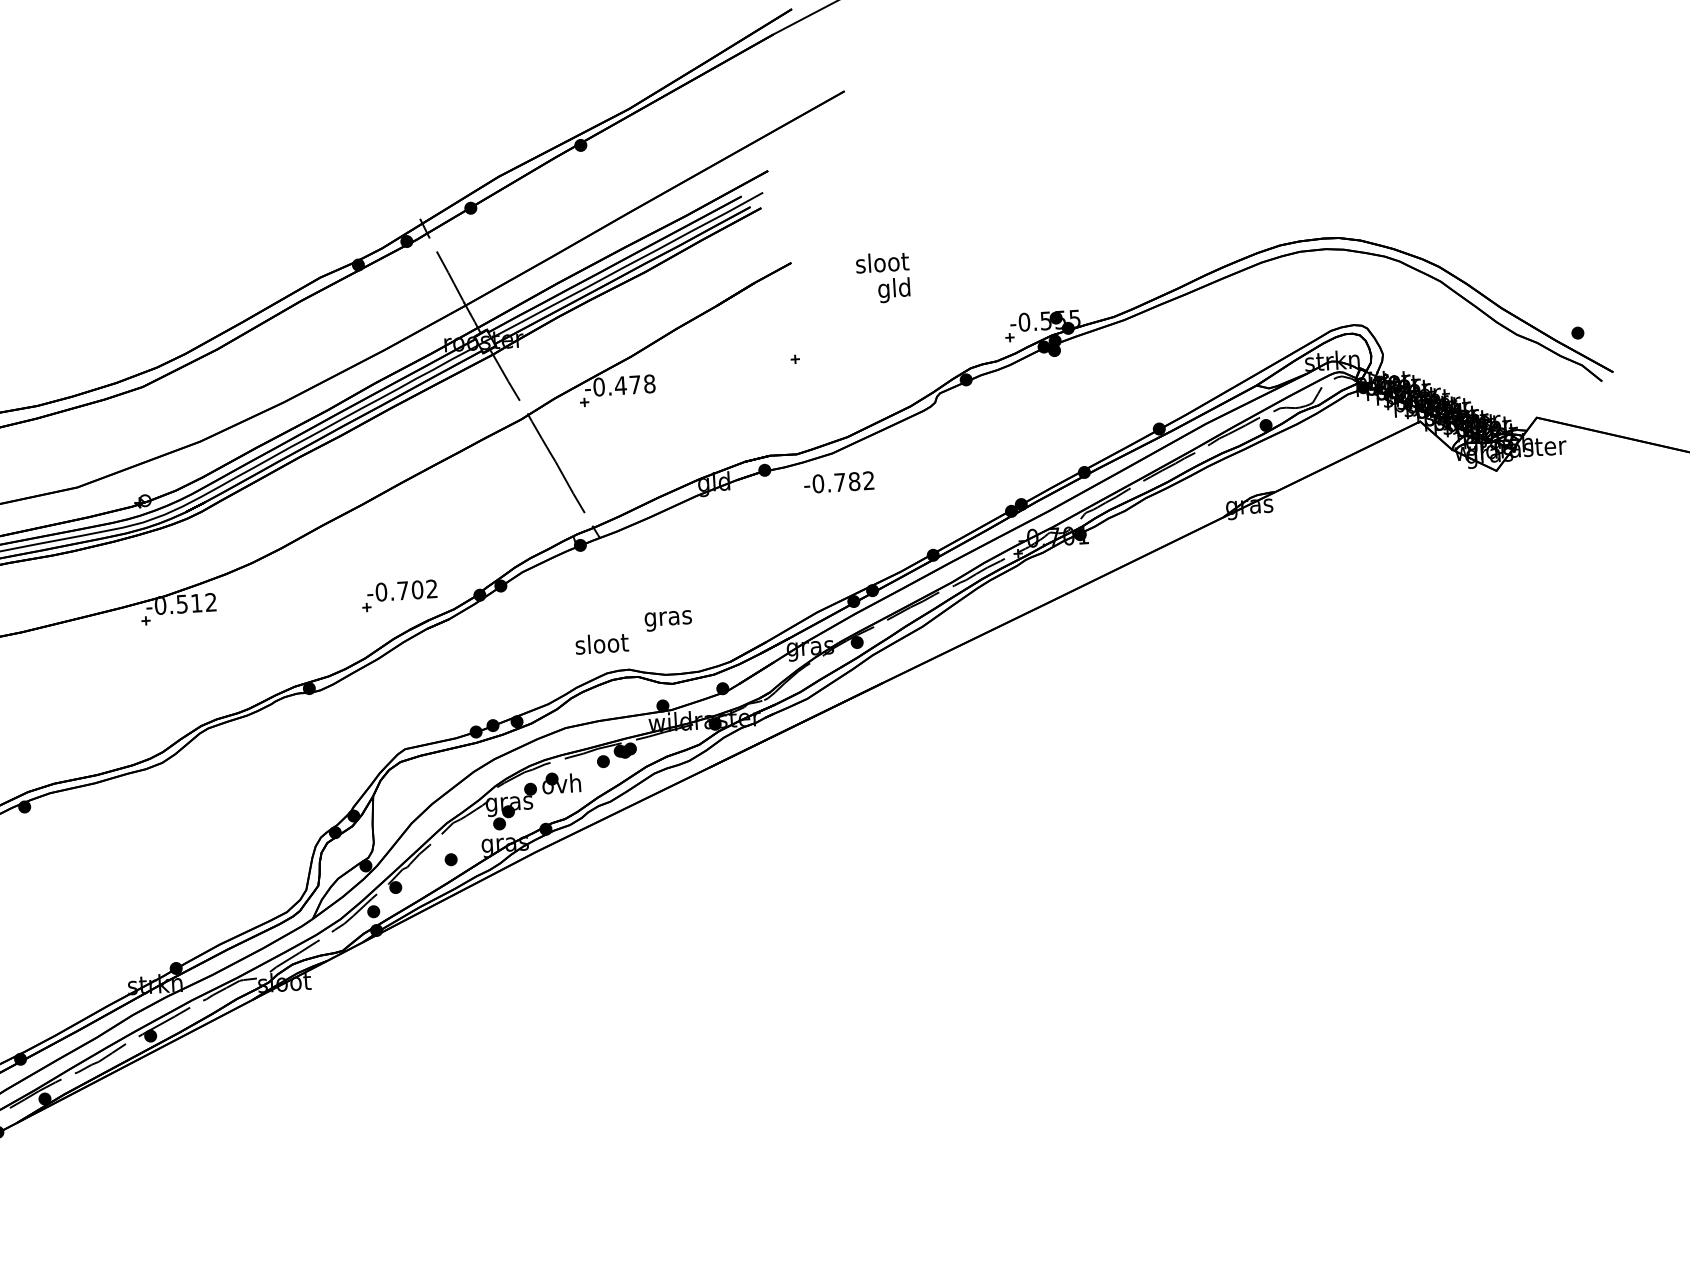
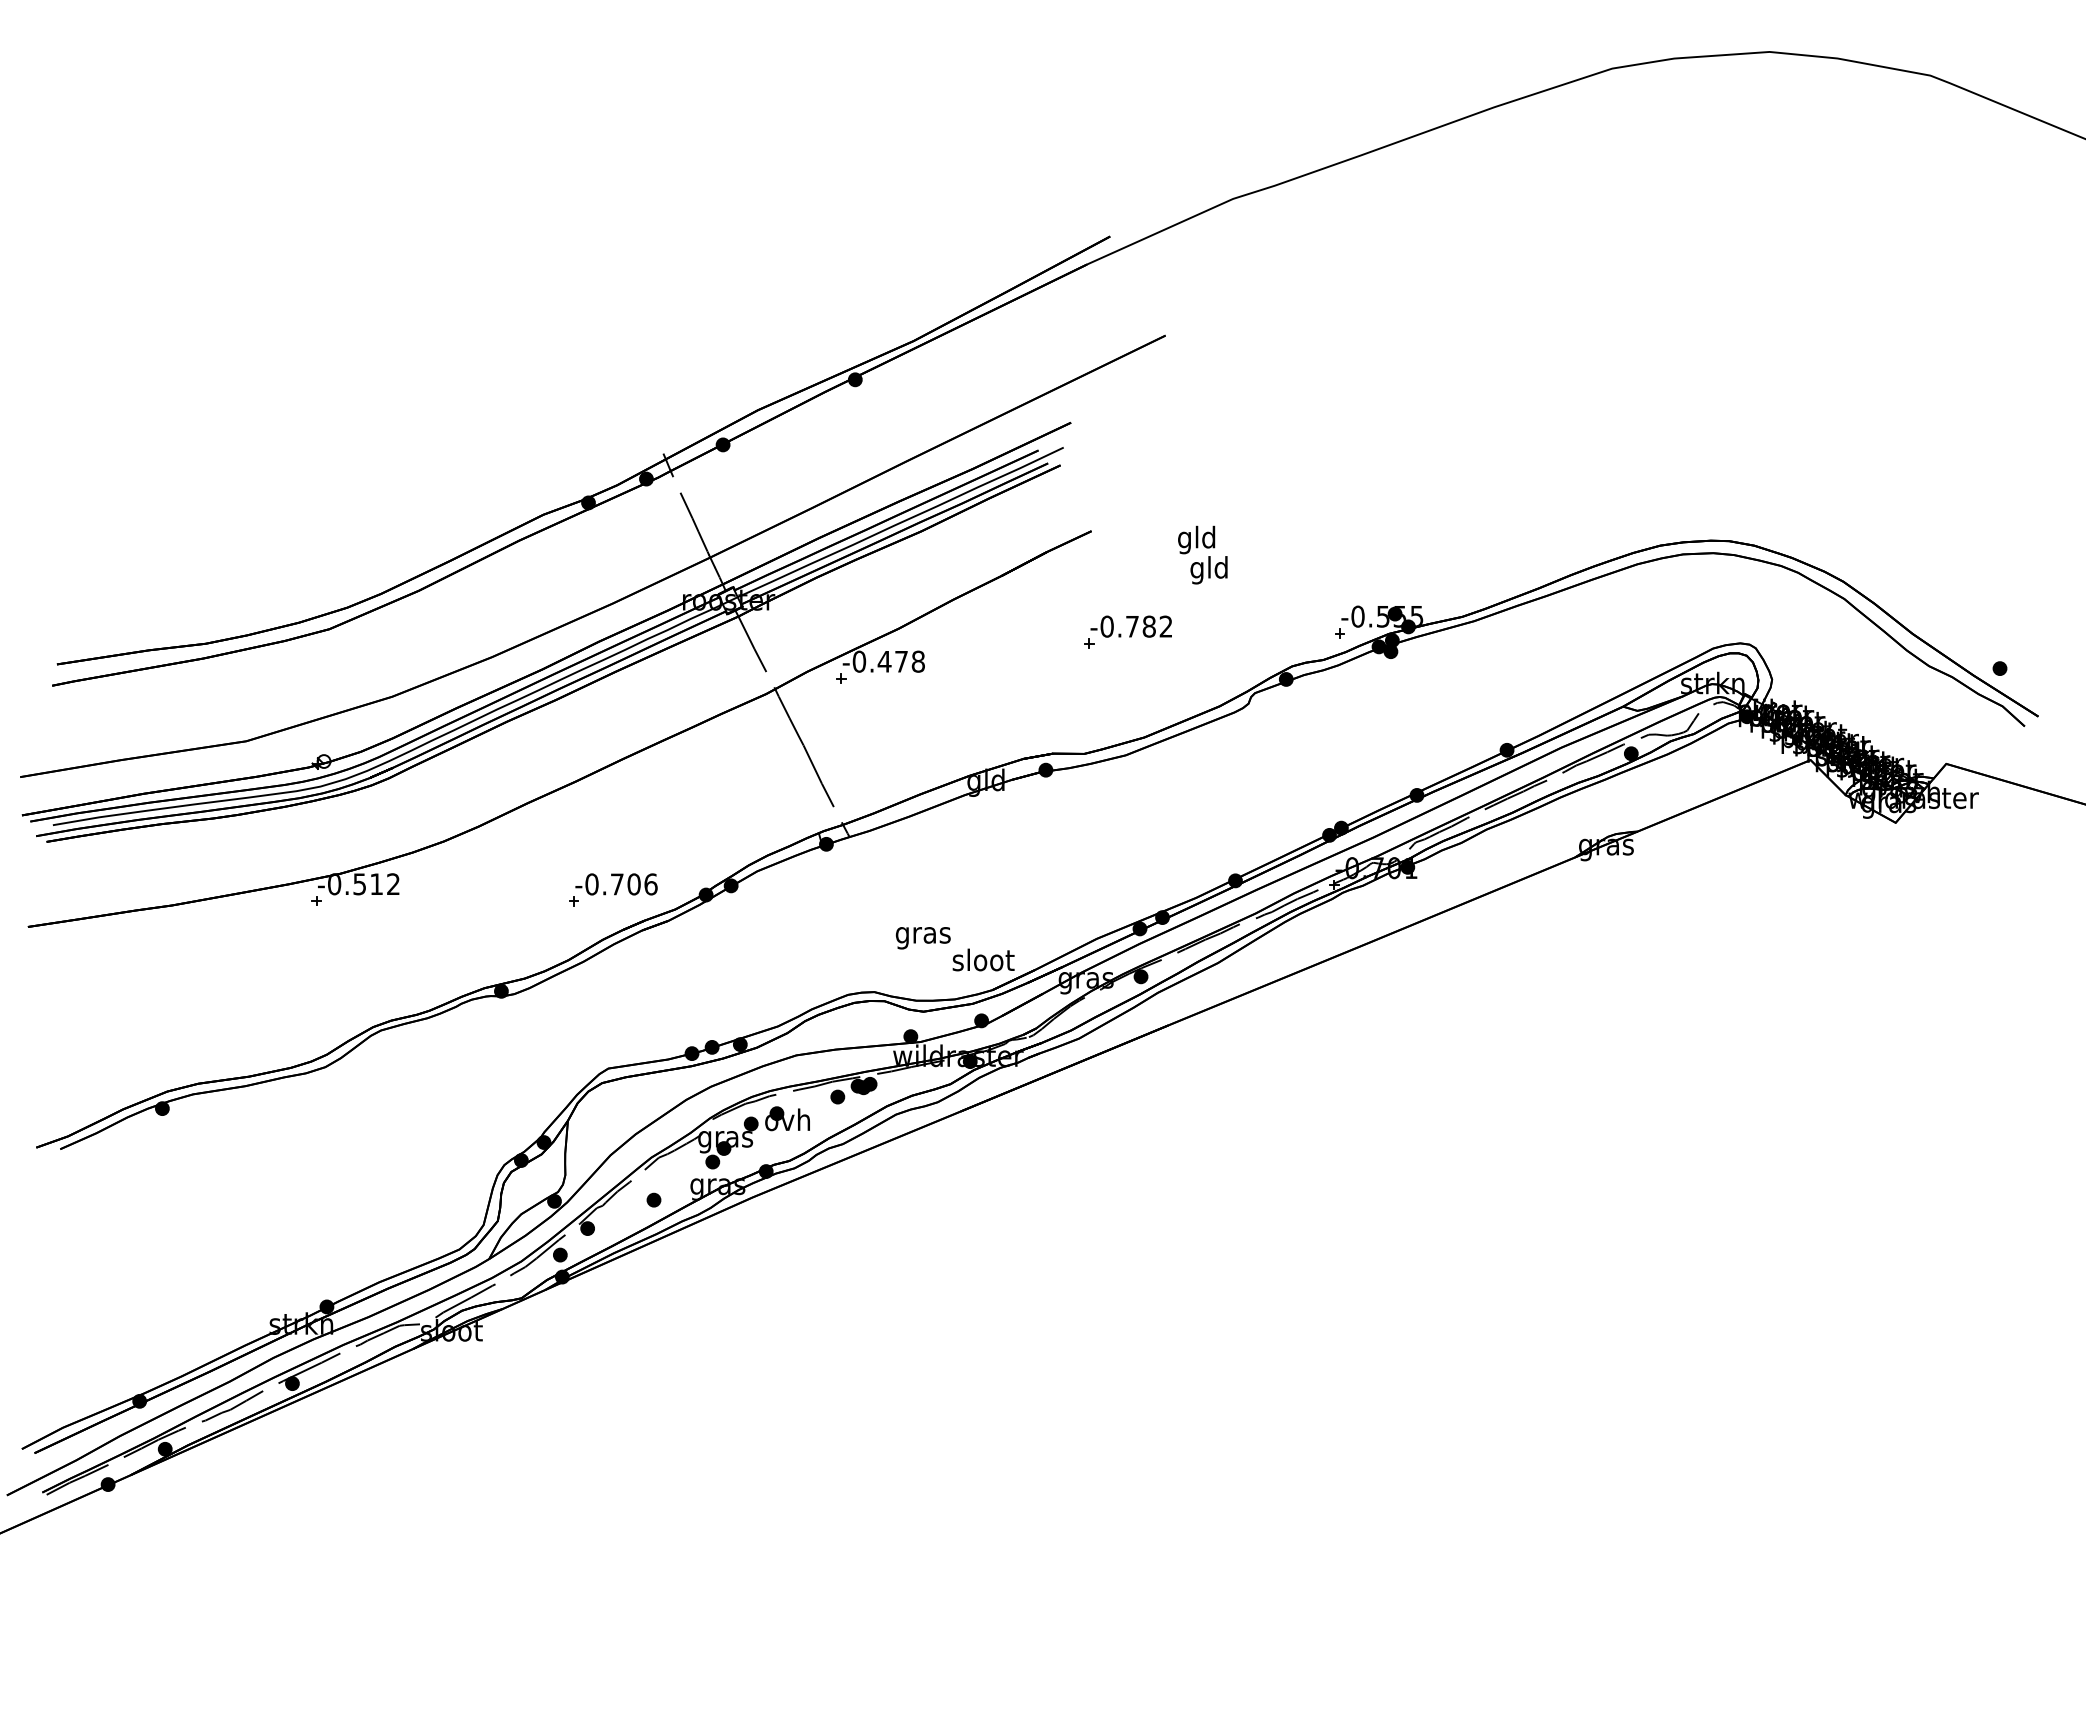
text: (882, 264) -> (1197, 539), sloot -> gld
text: (838, 482) -> (1130, 626), moved
text: (431, 589) -> (650, 884), -0.702 -> -0.706
text: (601, 643) -> (983, 959), moved

